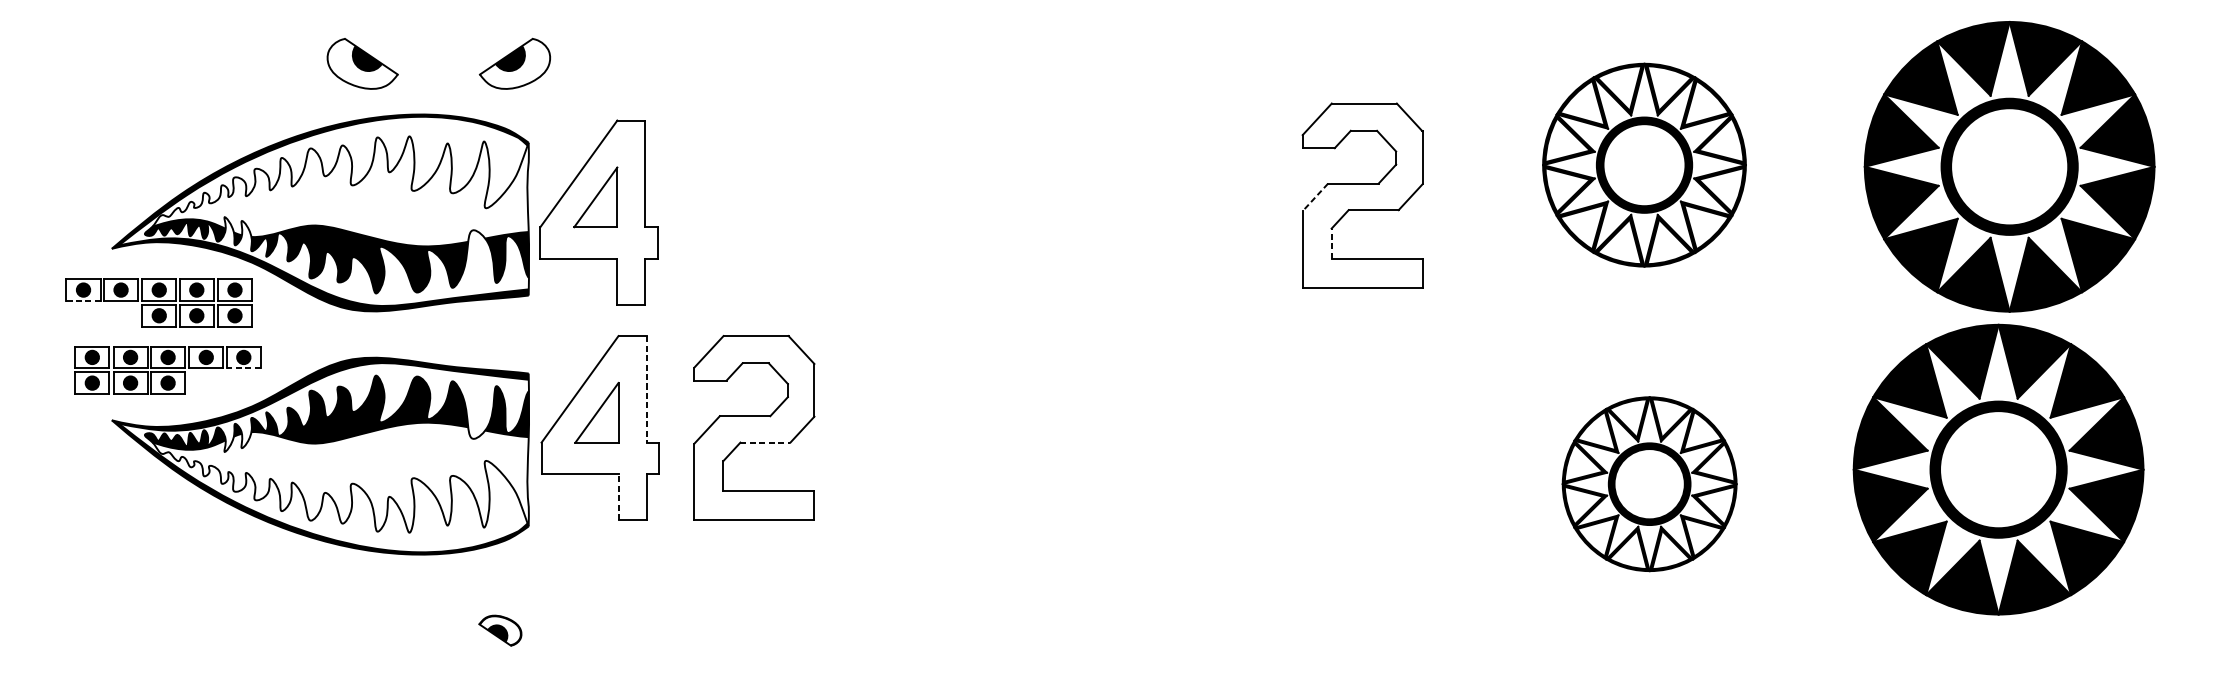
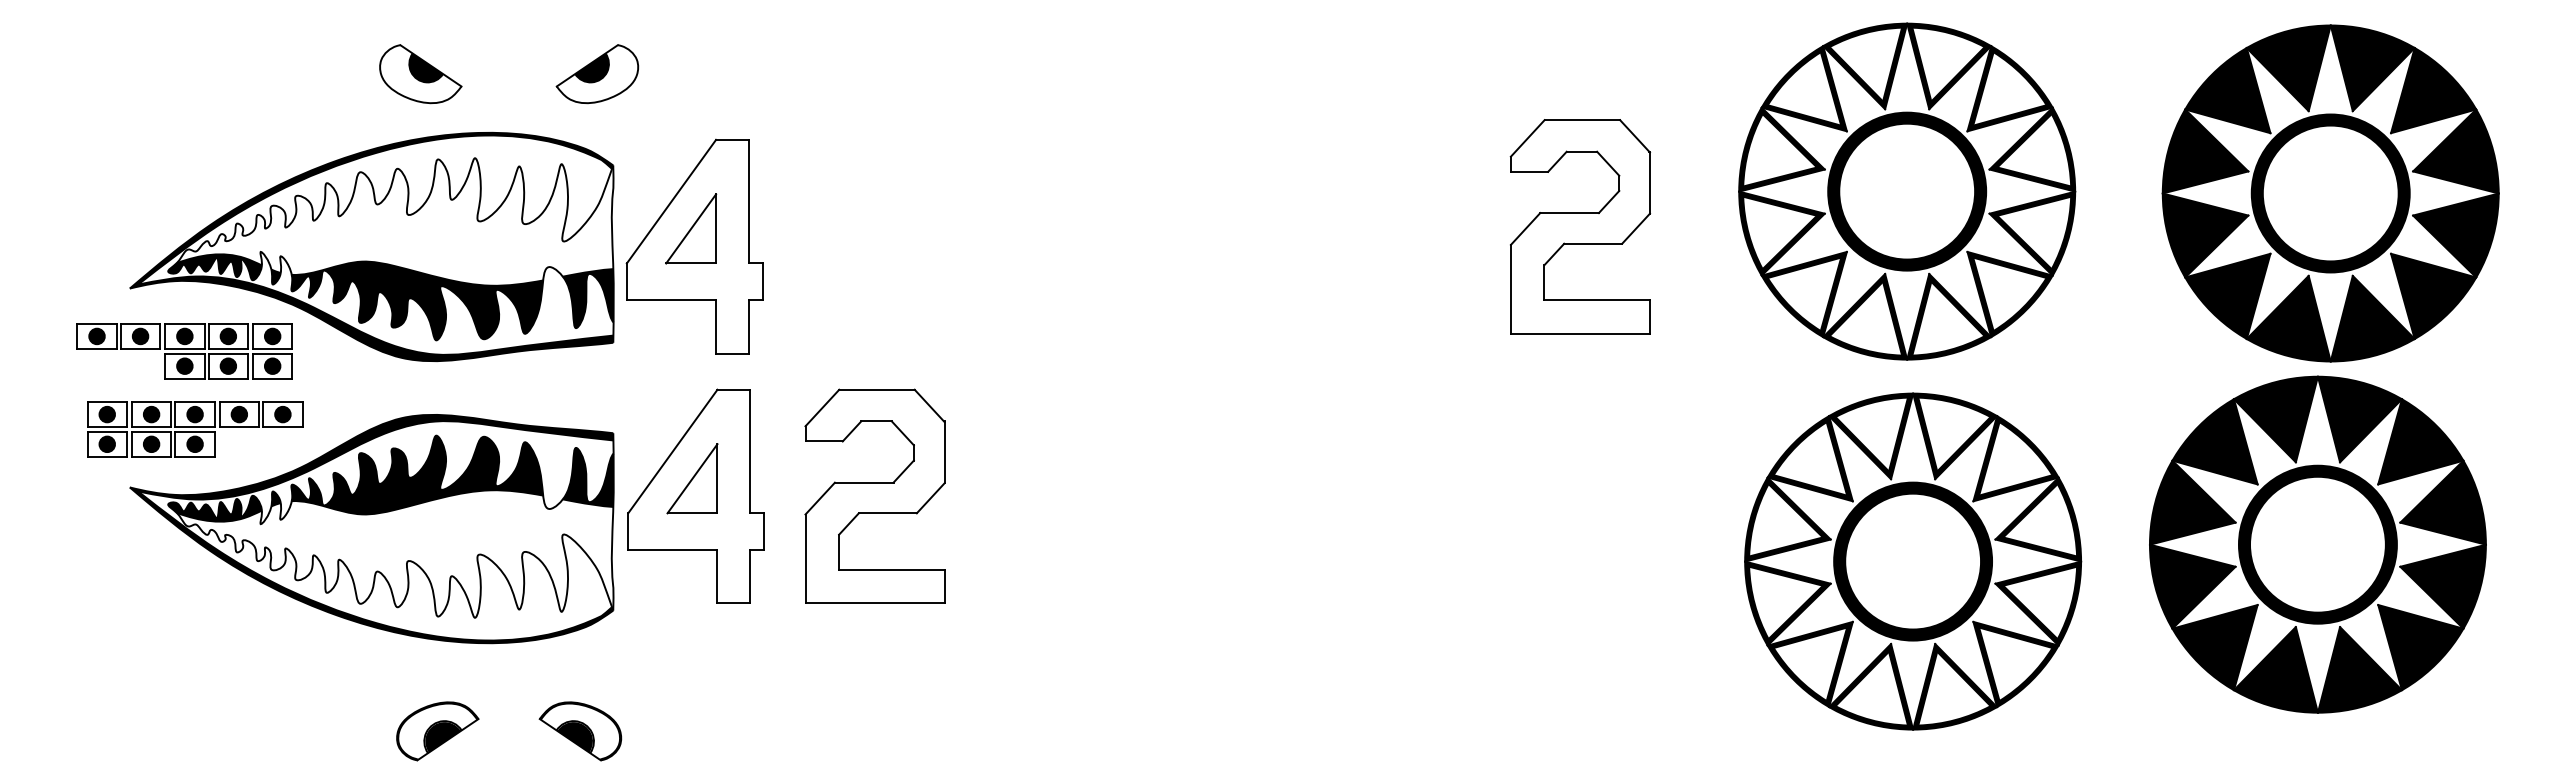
part: (1644, 165) -> (1907, 191), size x1.43
line: (1315, 197) -> (1525, 229), dashed -> solid
line: (1331, 243) -> (1544, 282), dashed -> solid
line: (83, 301) -> (97, 349), dashed -> solid
line: (243, 368) -> (282, 427), dashed -> solid
line: (647, 389) -> (750, 451), dashed -> solid
line: (765, 442) -> (887, 513), dashed -> solid
part: (1649, 484) -> (1913, 561), size x1.67
line: (618, 497) -> (717, 576), dashed -> solid
part: (377, 630) -> (437, 731), added
part: (500, 630) -> (580, 731), size x1.67

